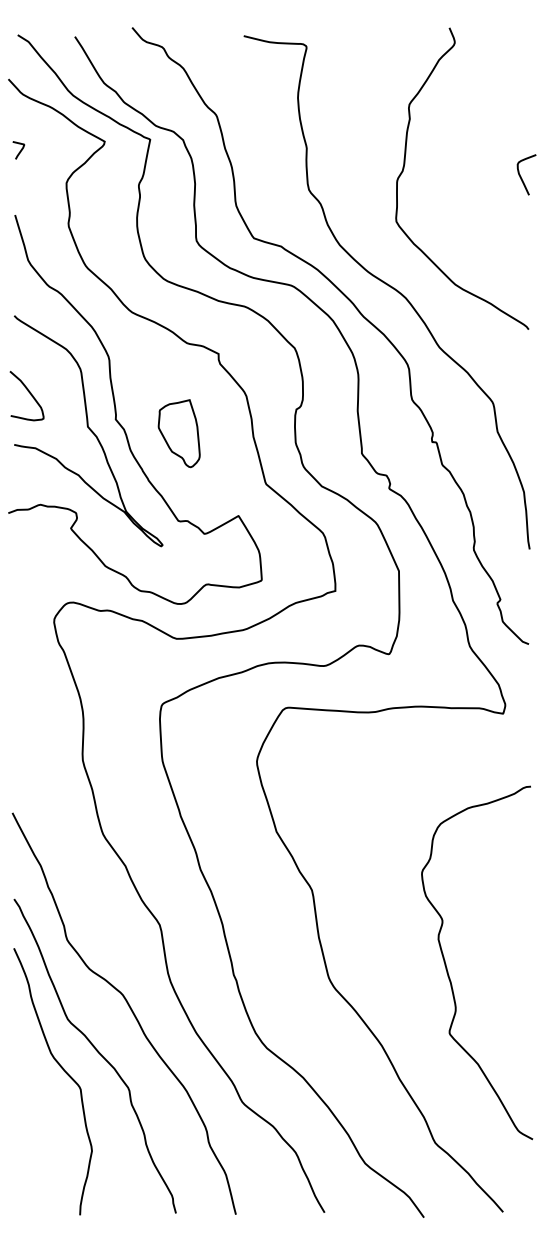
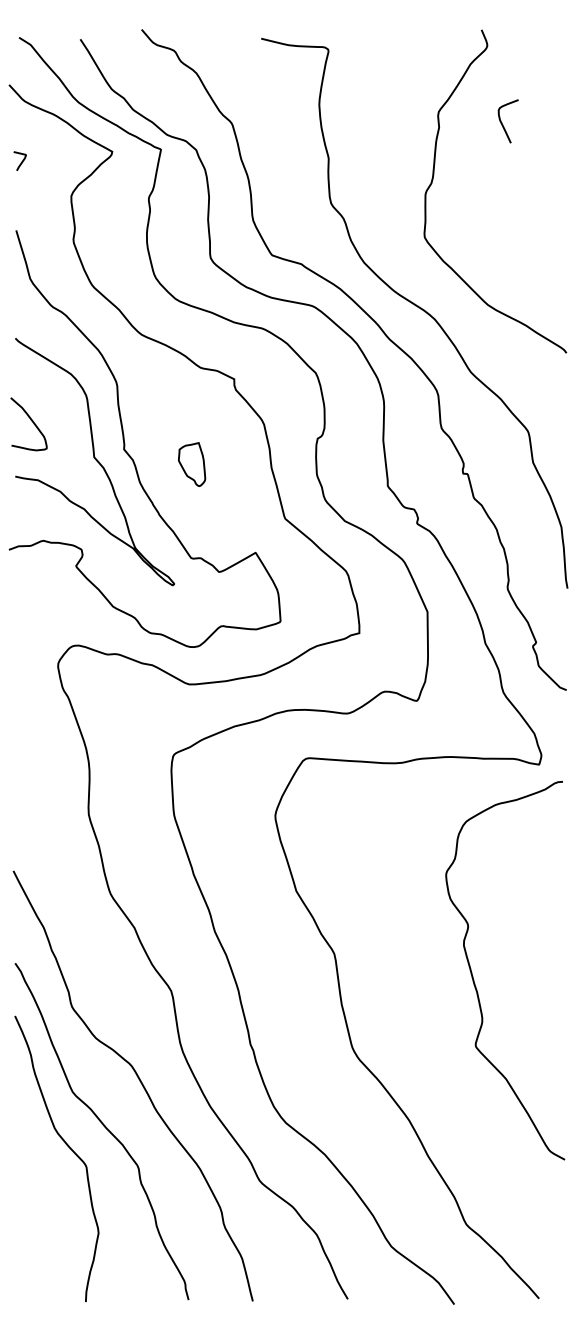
curve: (522, 177) -> (503, 124), moved
part: (178, 433) -> (191, 464), size x0.6
curve: (448, 971) -> (474, 979), moved

